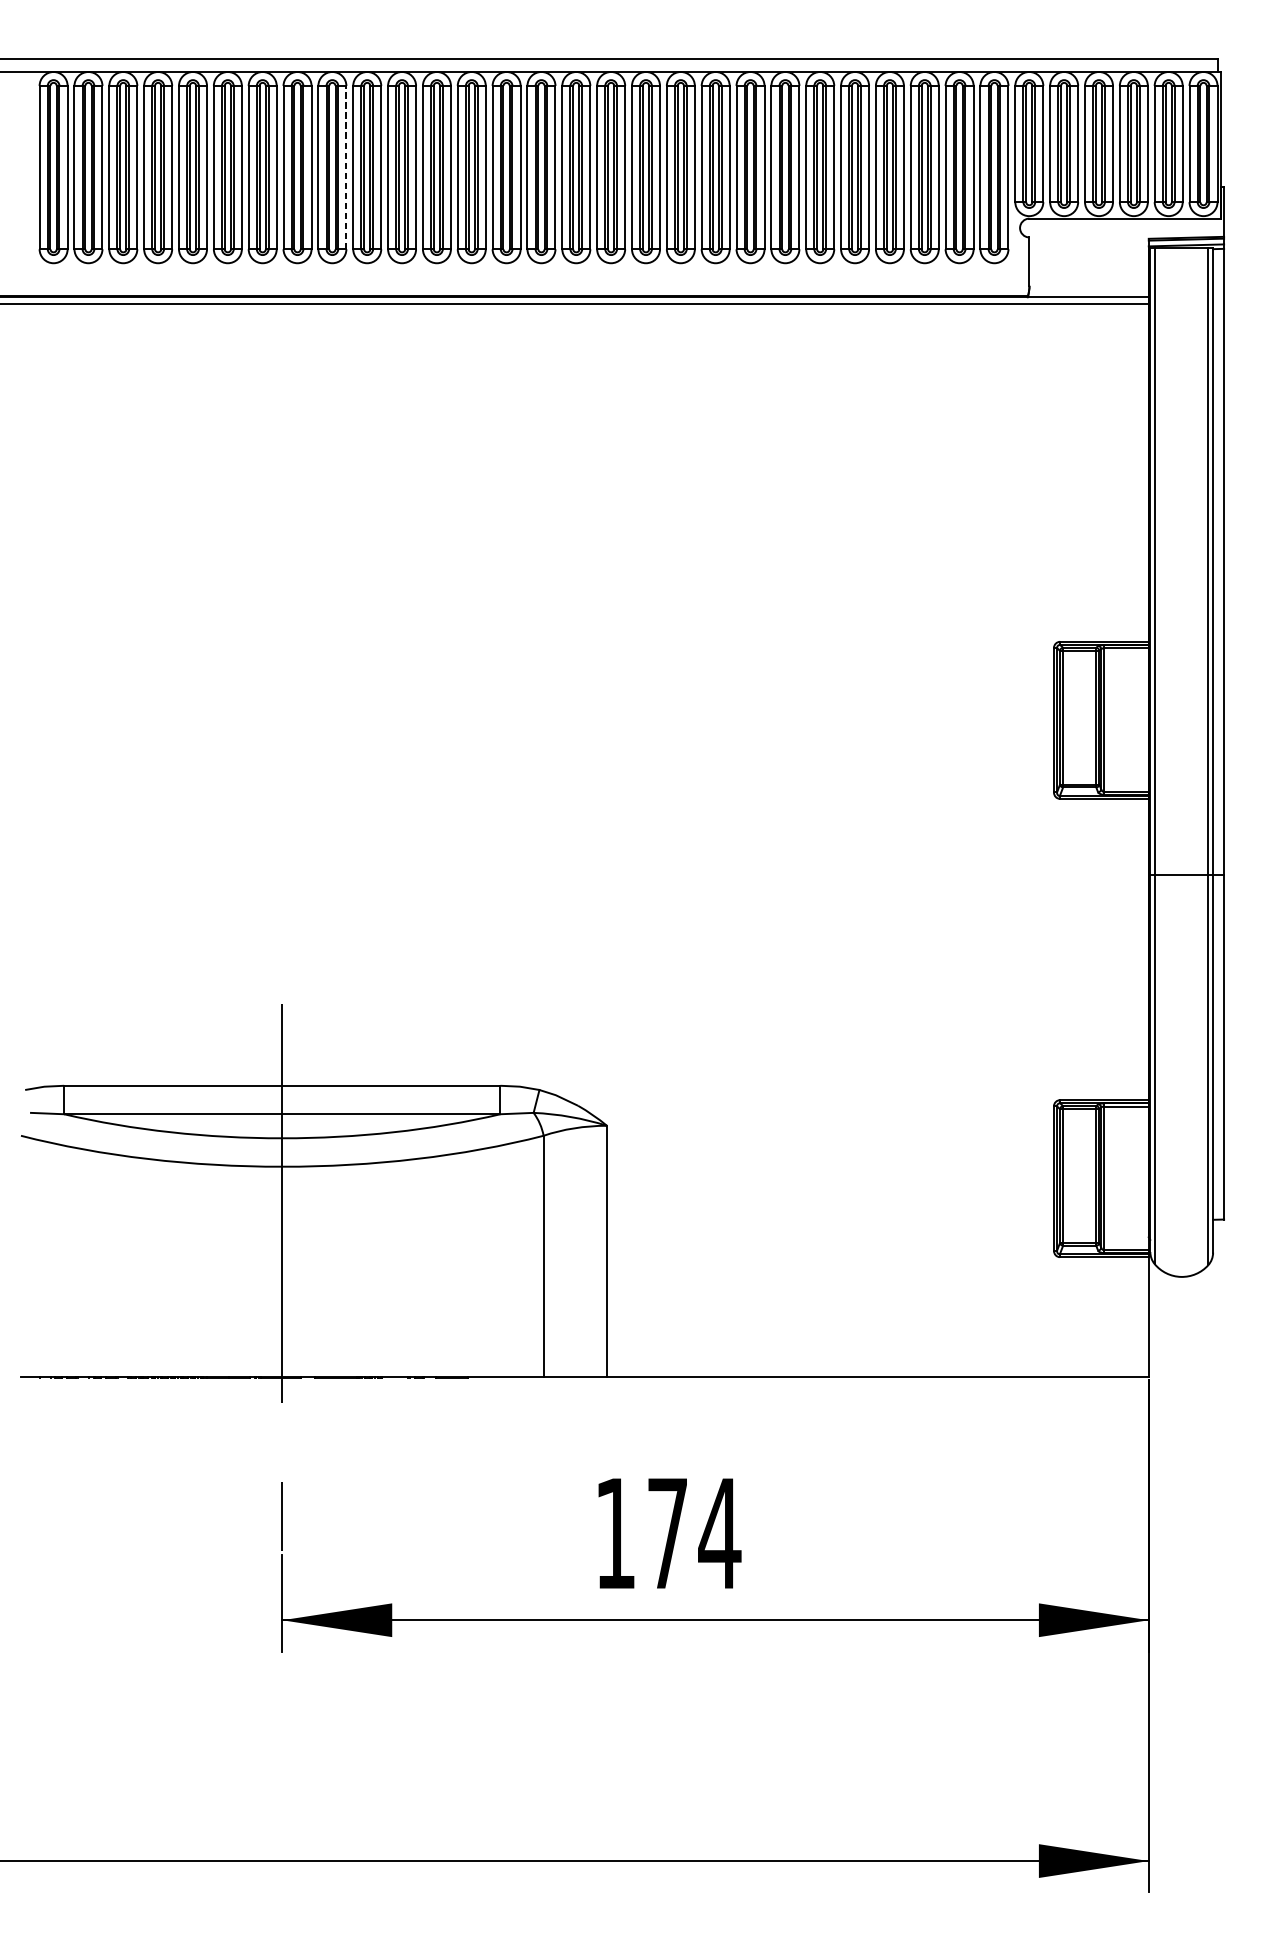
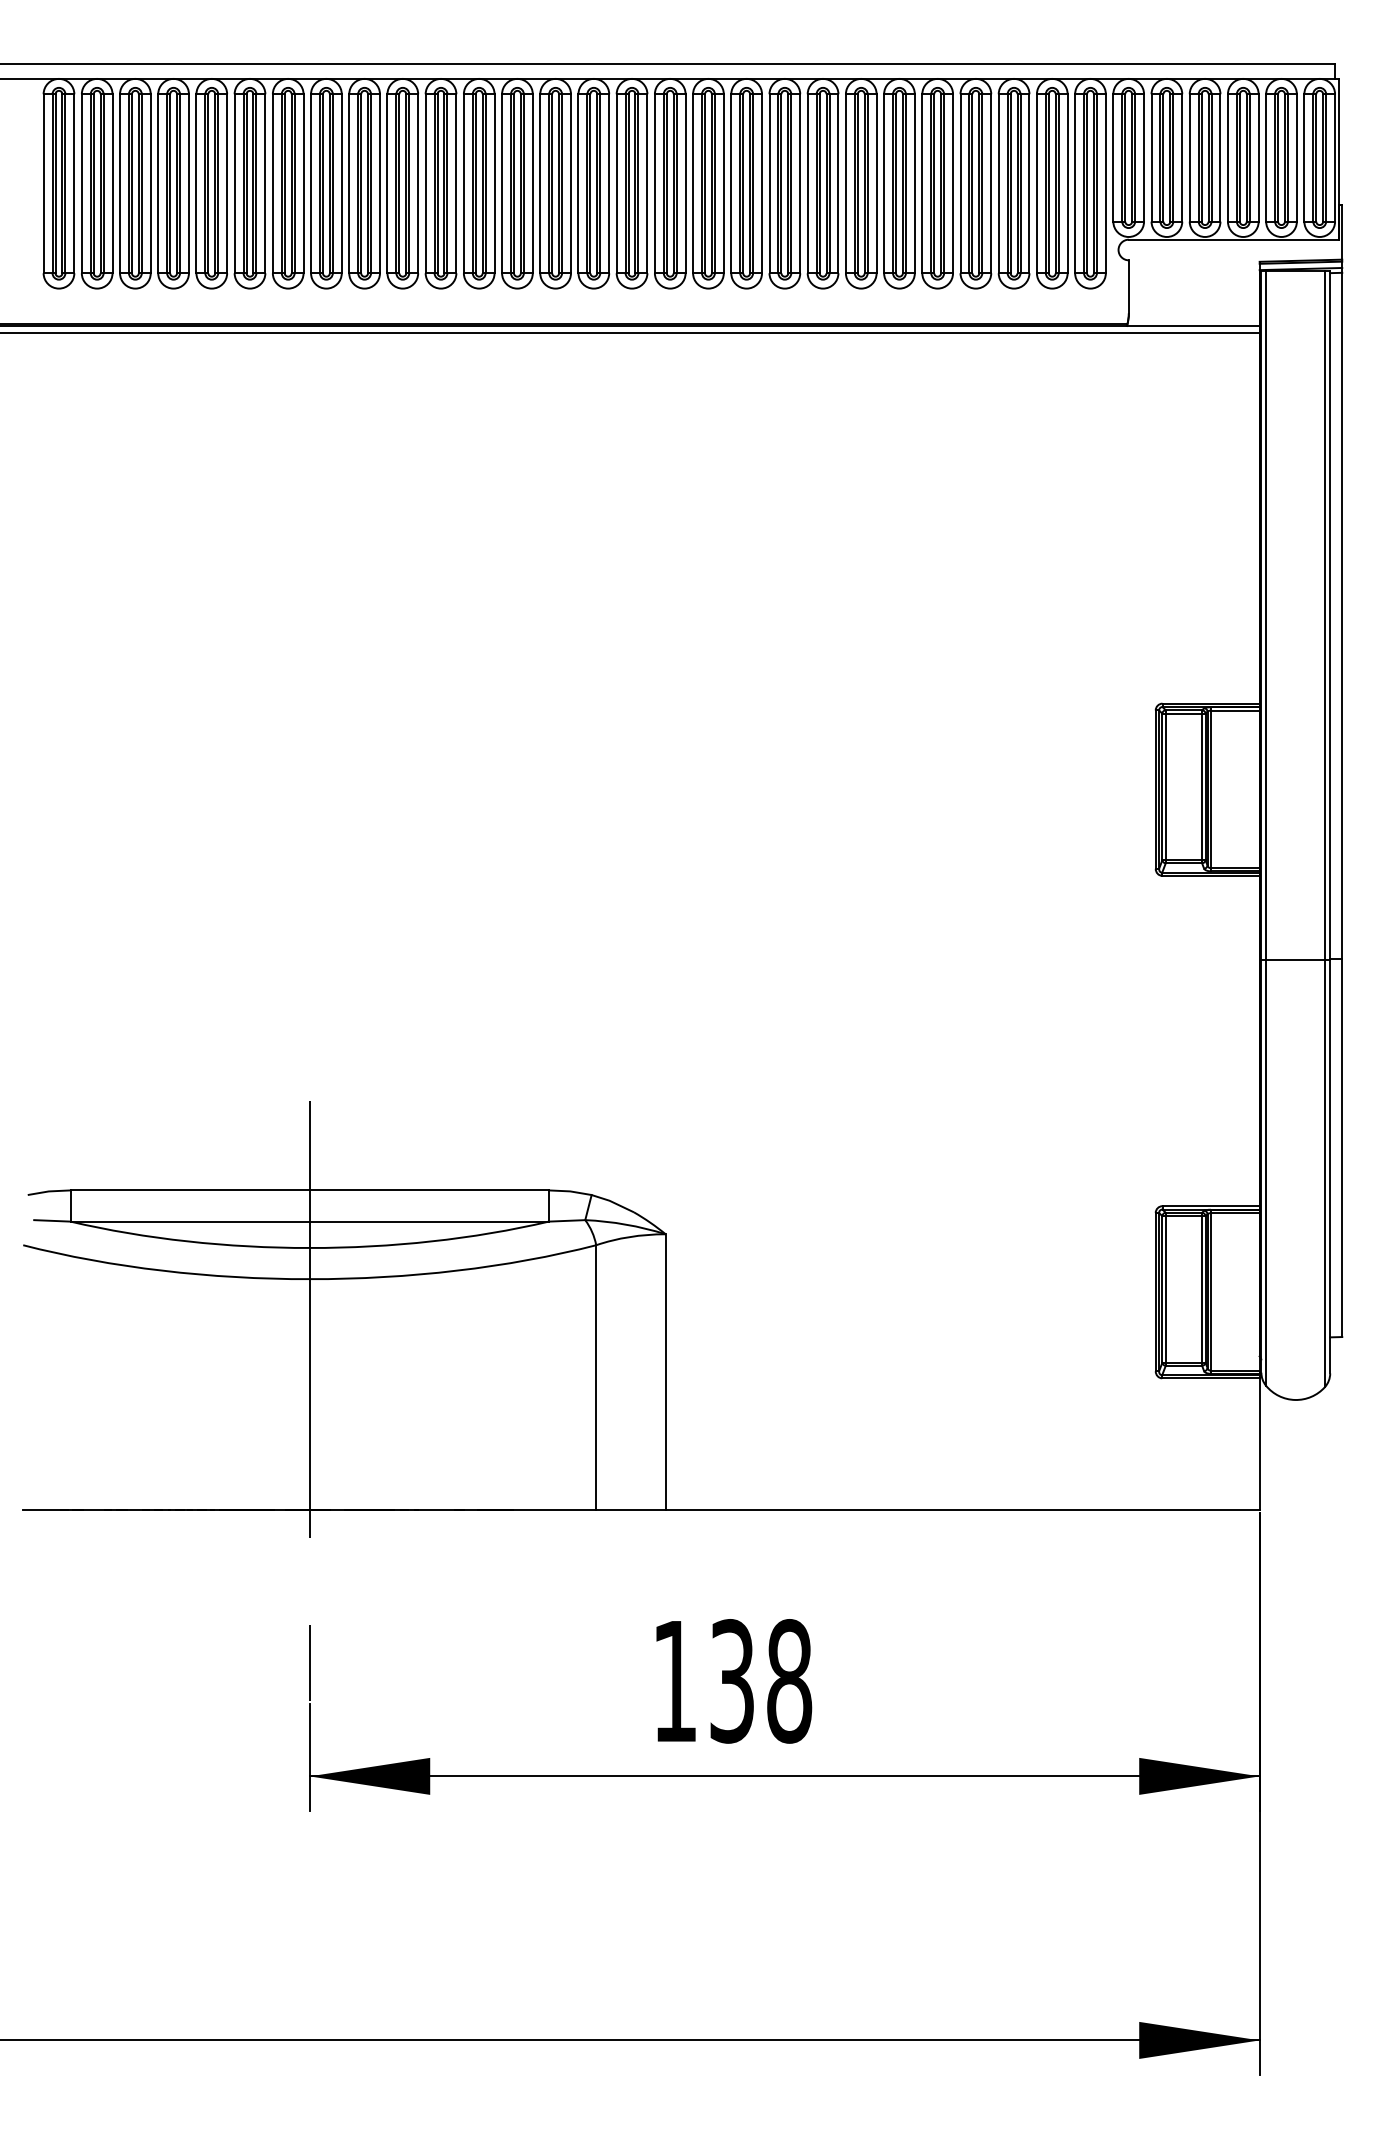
line: (345, 167) -> (379, 183), dashed -> solid
text: (694, 1533) -> (761, 1681), 174 -> 138

